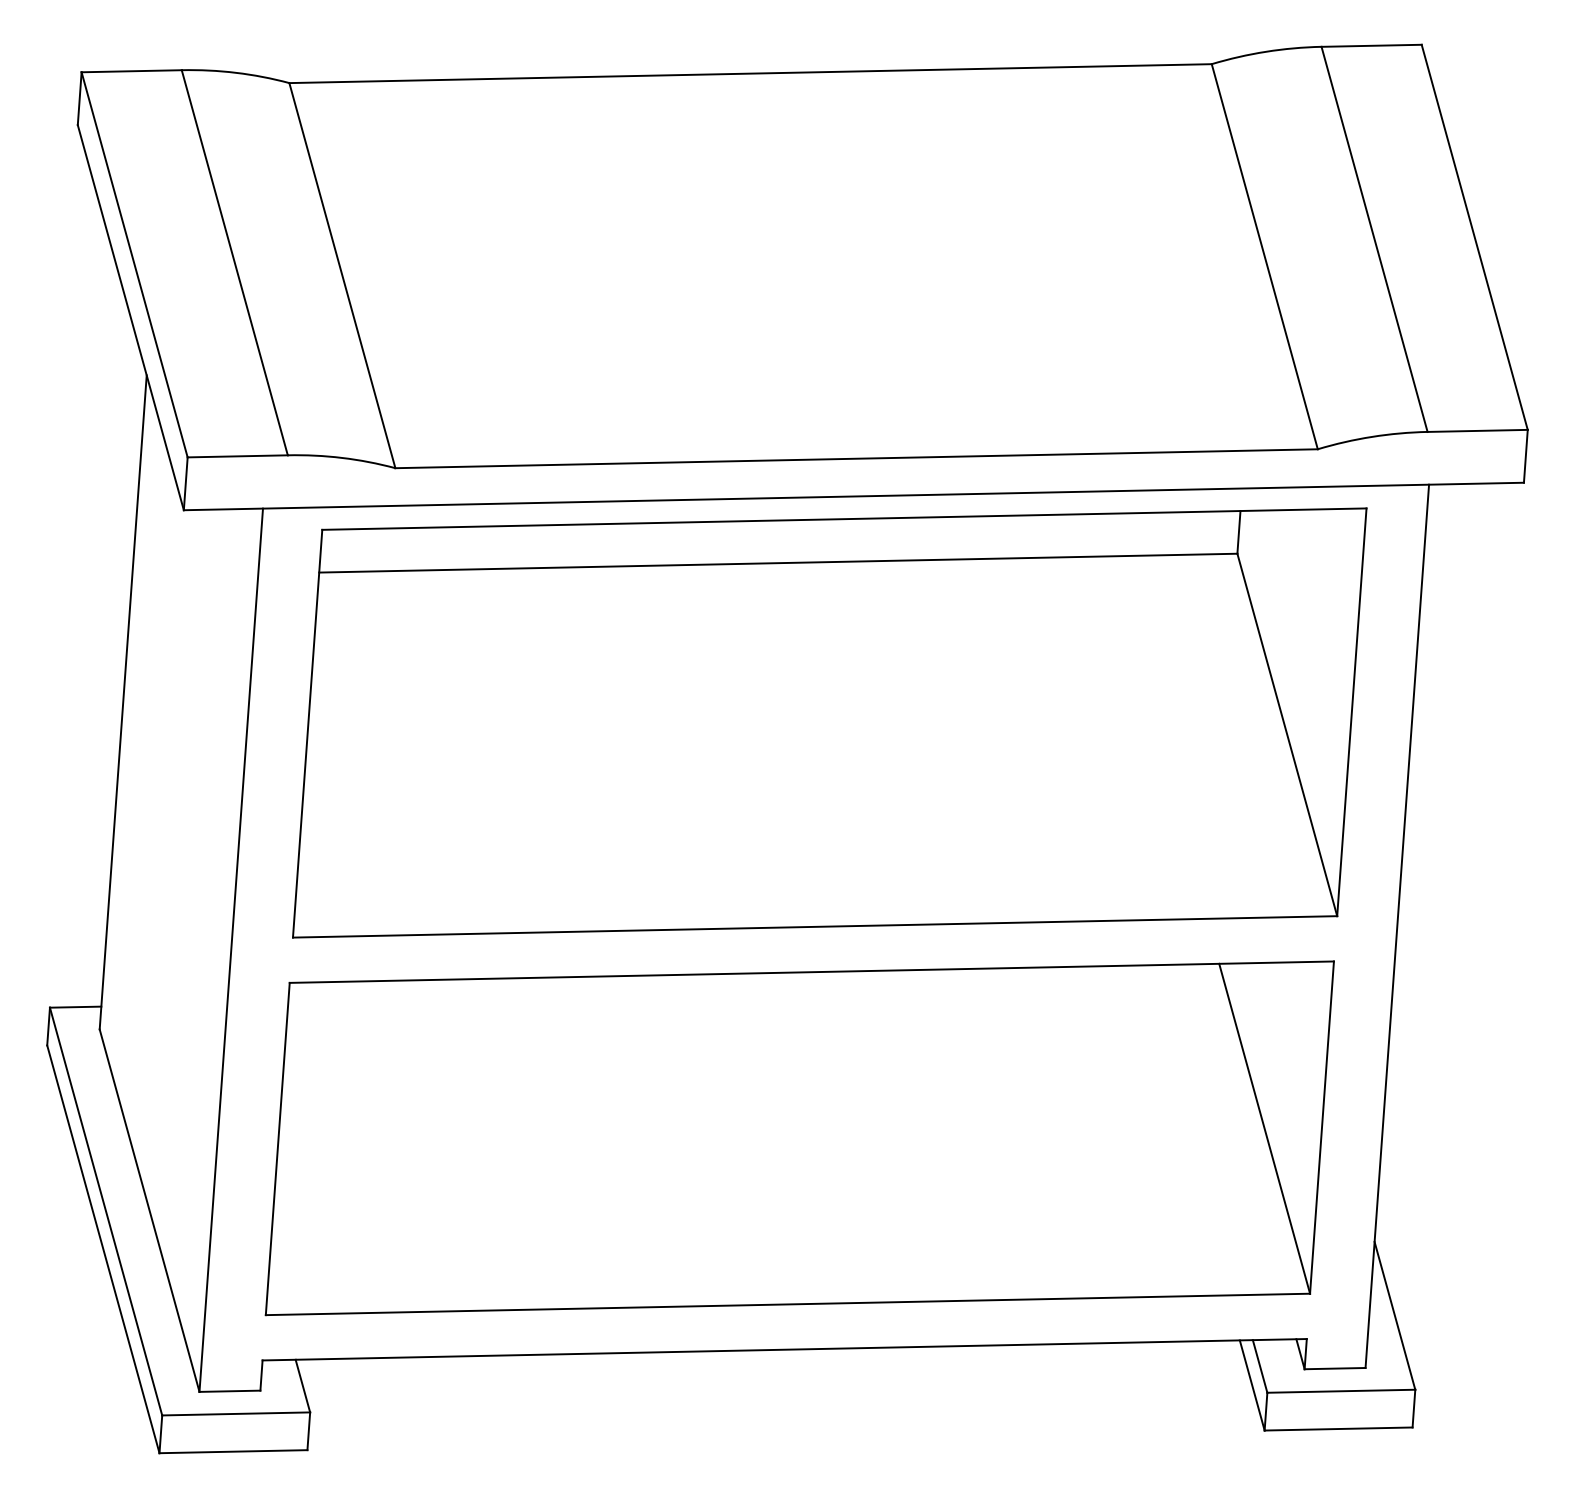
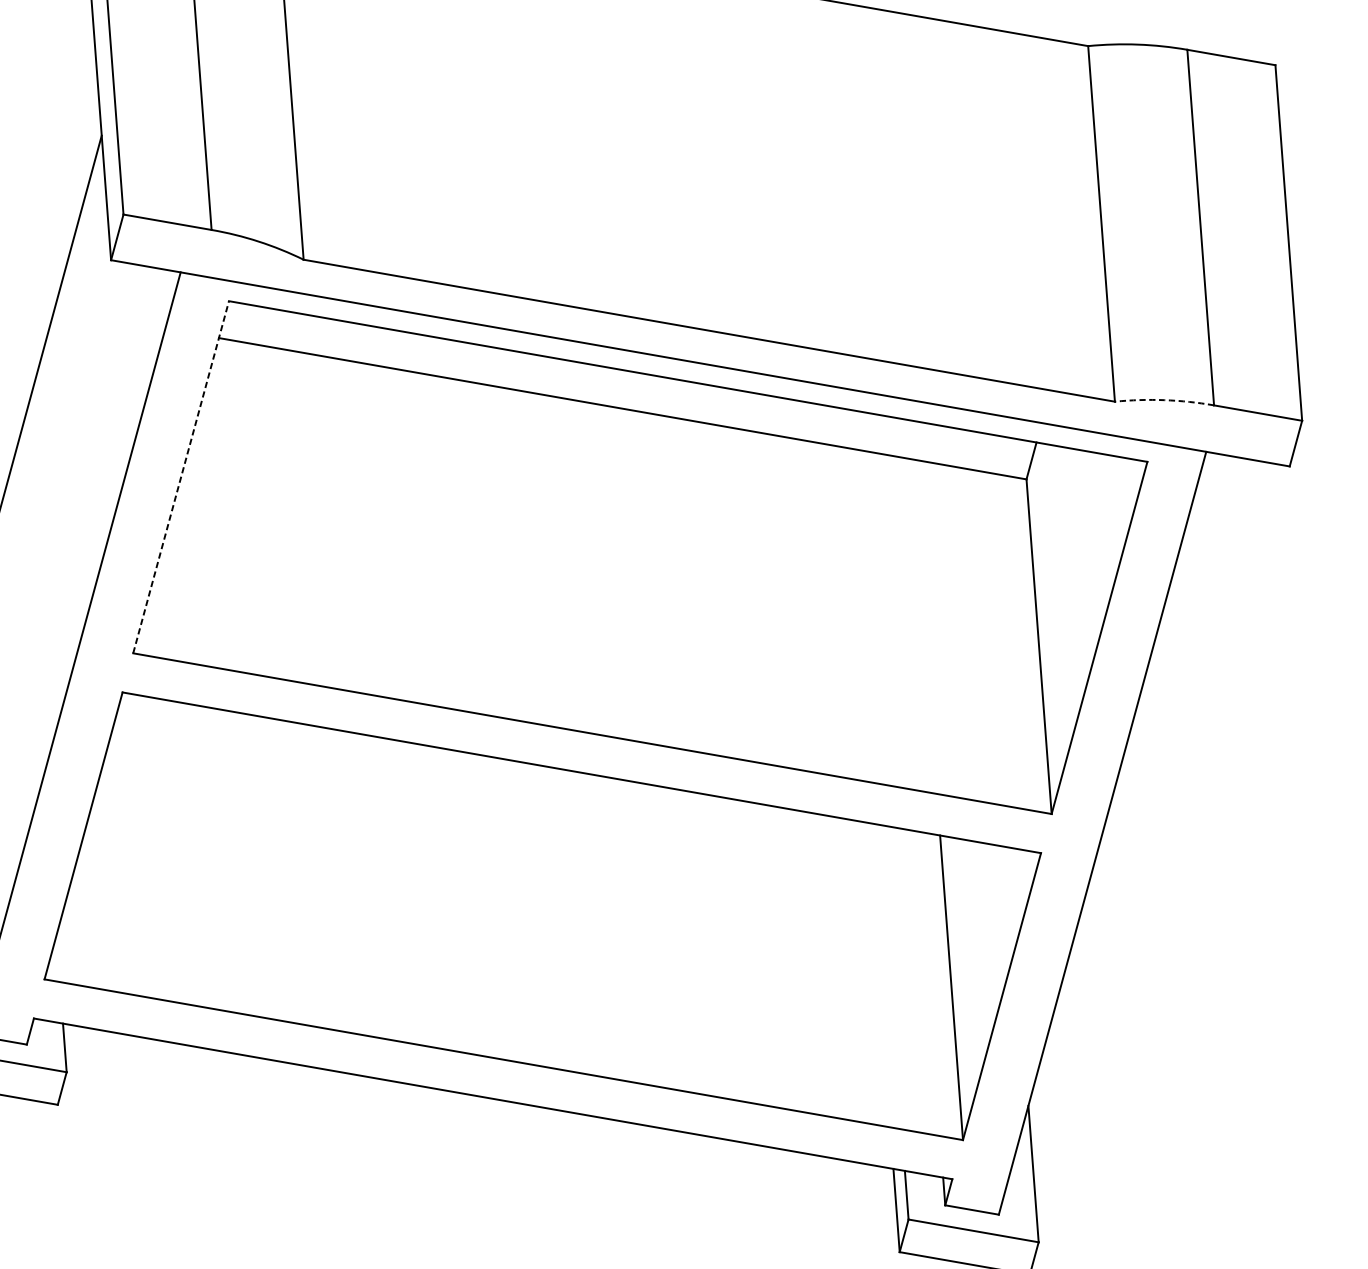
arc: (1372, 436) -> (1165, 399), solid -> dashed
line: (307, 733) -> (181, 477), solid -> dashed

